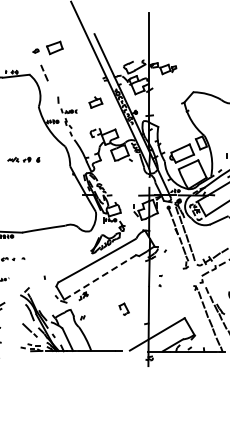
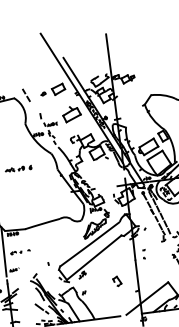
part: (47, 47) -> (52, 89), moved
part: (95, 102) -> (71, 114), size x1.67
line: (99, 277) -> (93, 257), dashed -> solid

